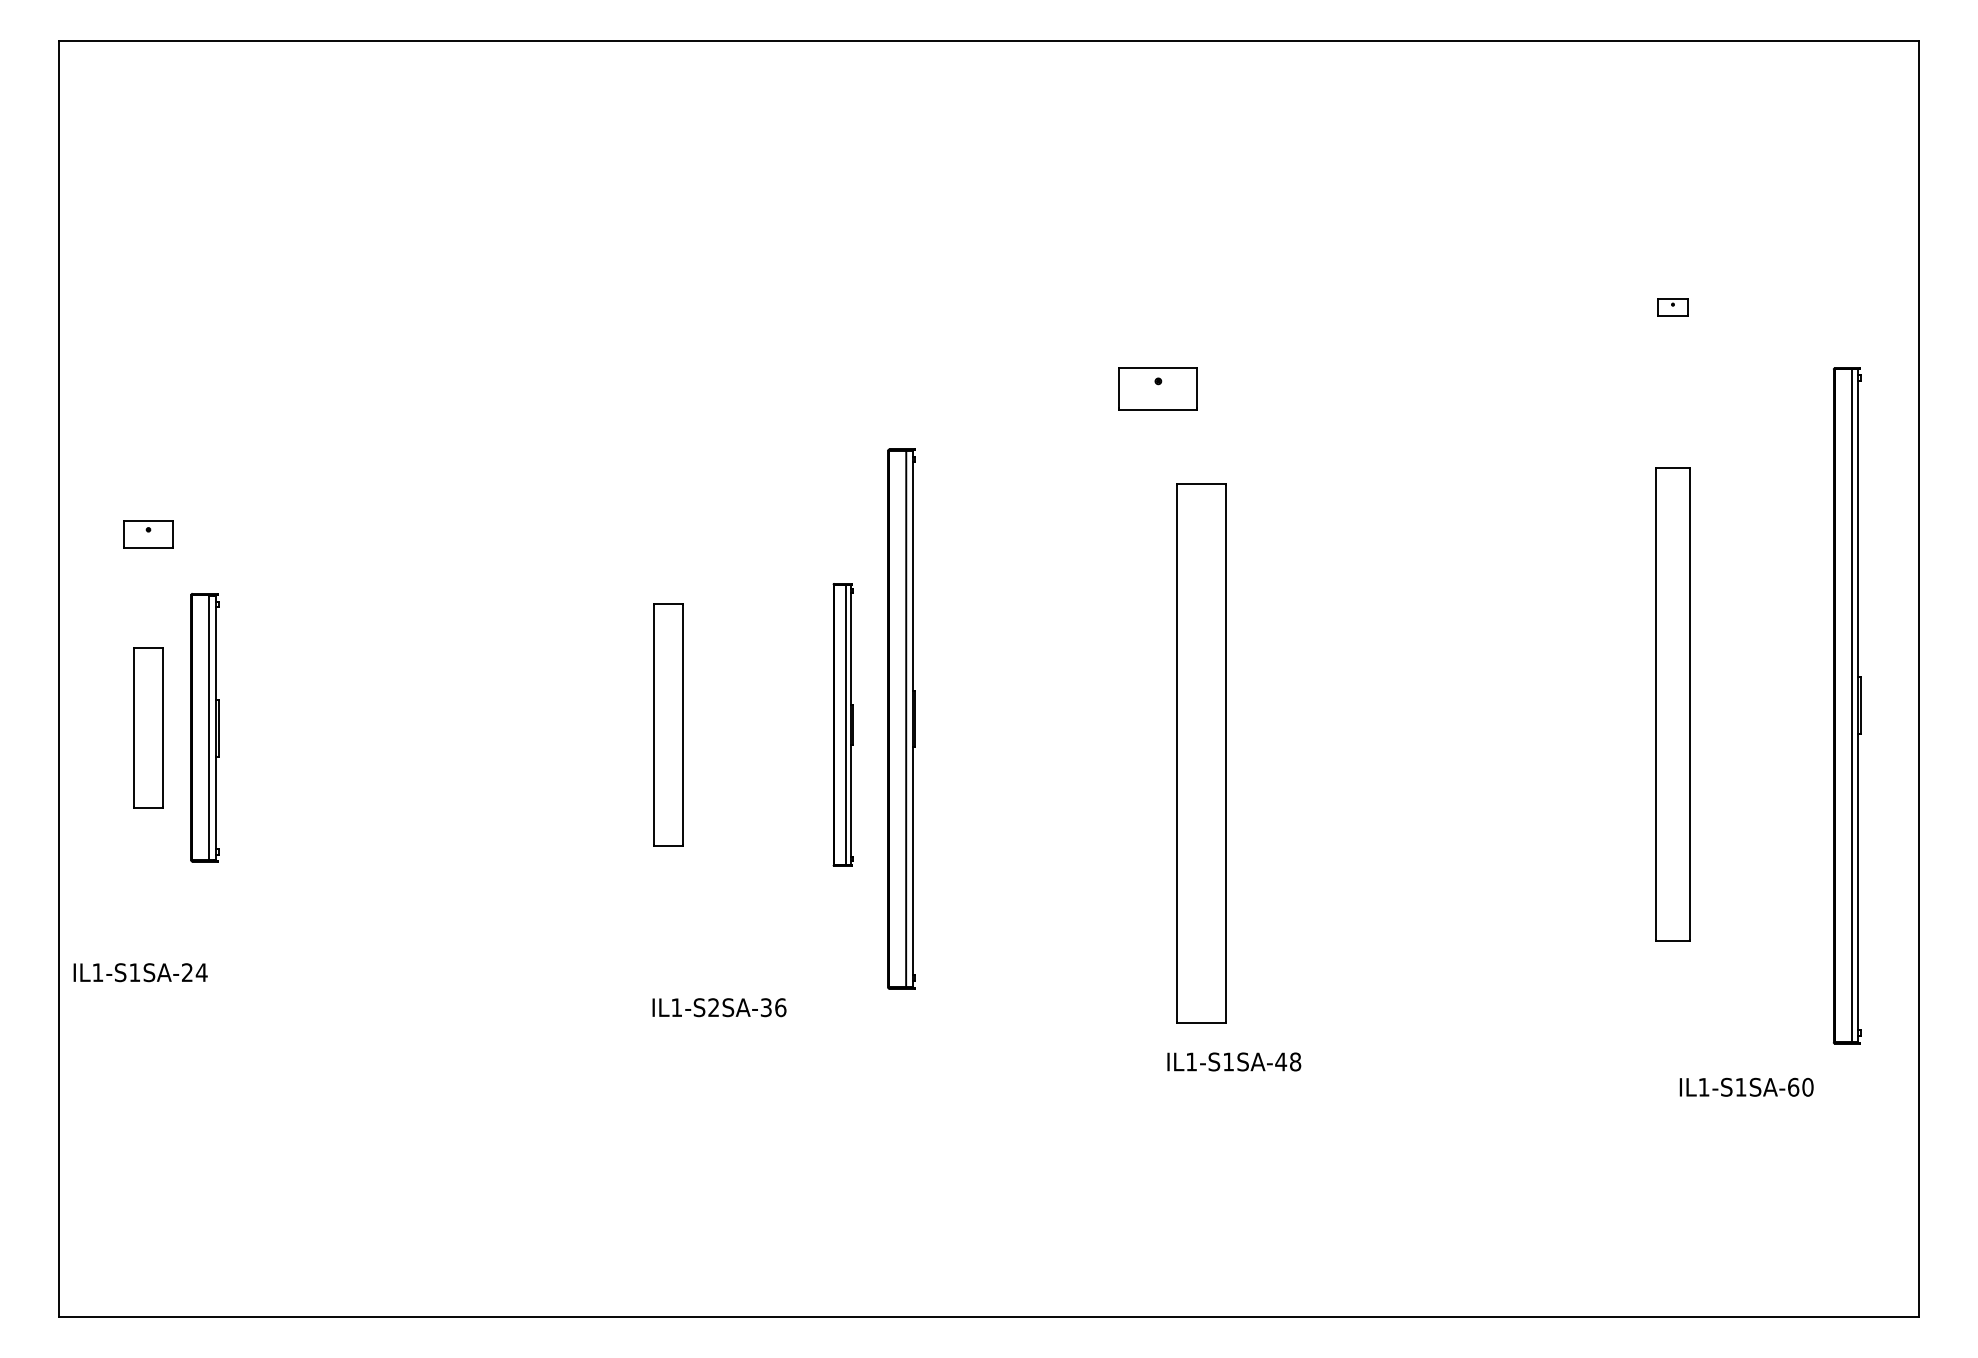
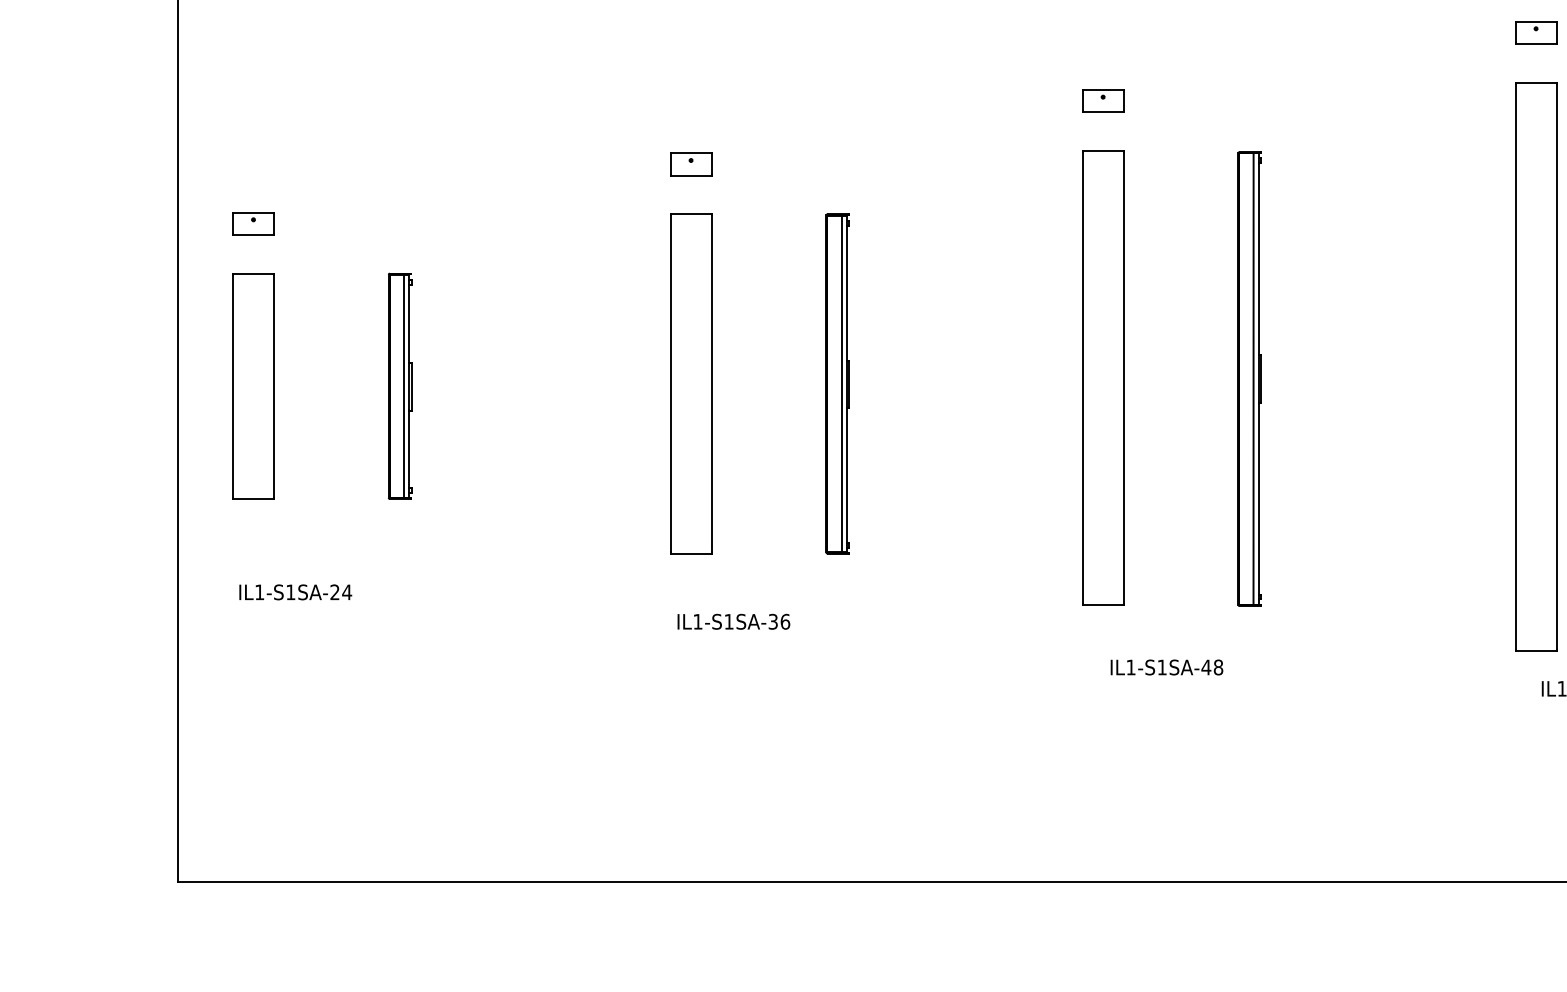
part: (1672, 307) -> (1535, 32), size x1.67
part: (1158, 388) -> (1103, 100), size x0.62
part: (668, 463) -> (690, 164), added
part: (1672, 704) -> (1535, 366), size x1.43
part: (901, 718) -> (1249, 378), moved
part: (668, 724) -> (690, 383), size x1.67
part: (842, 724) -> (837, 383), size x1.43
part: (148, 727) -> (253, 386), size x1.67
part: (204, 727) -> (399, 386), moved
part: (1201, 753) -> (1103, 377), moved
text: (140, 972) -> (295, 592), moved
text: (713, 1007) -> (728, 621), IL1-S2SA-36 -> IL1-S1SA-36

